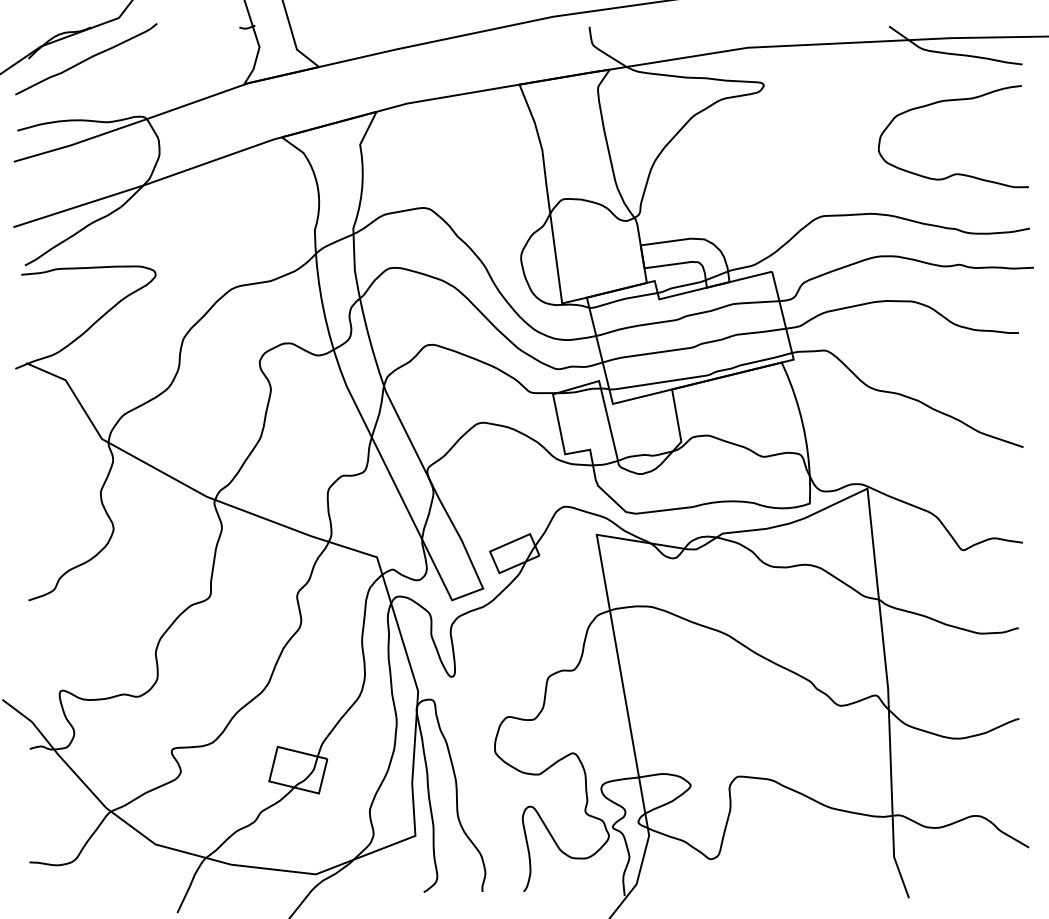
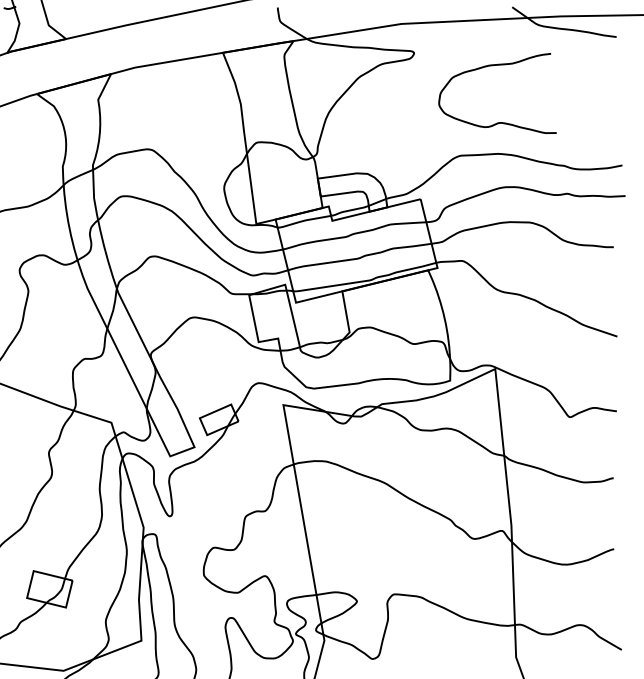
curve: (951, 101) -> (496, 66), moved

